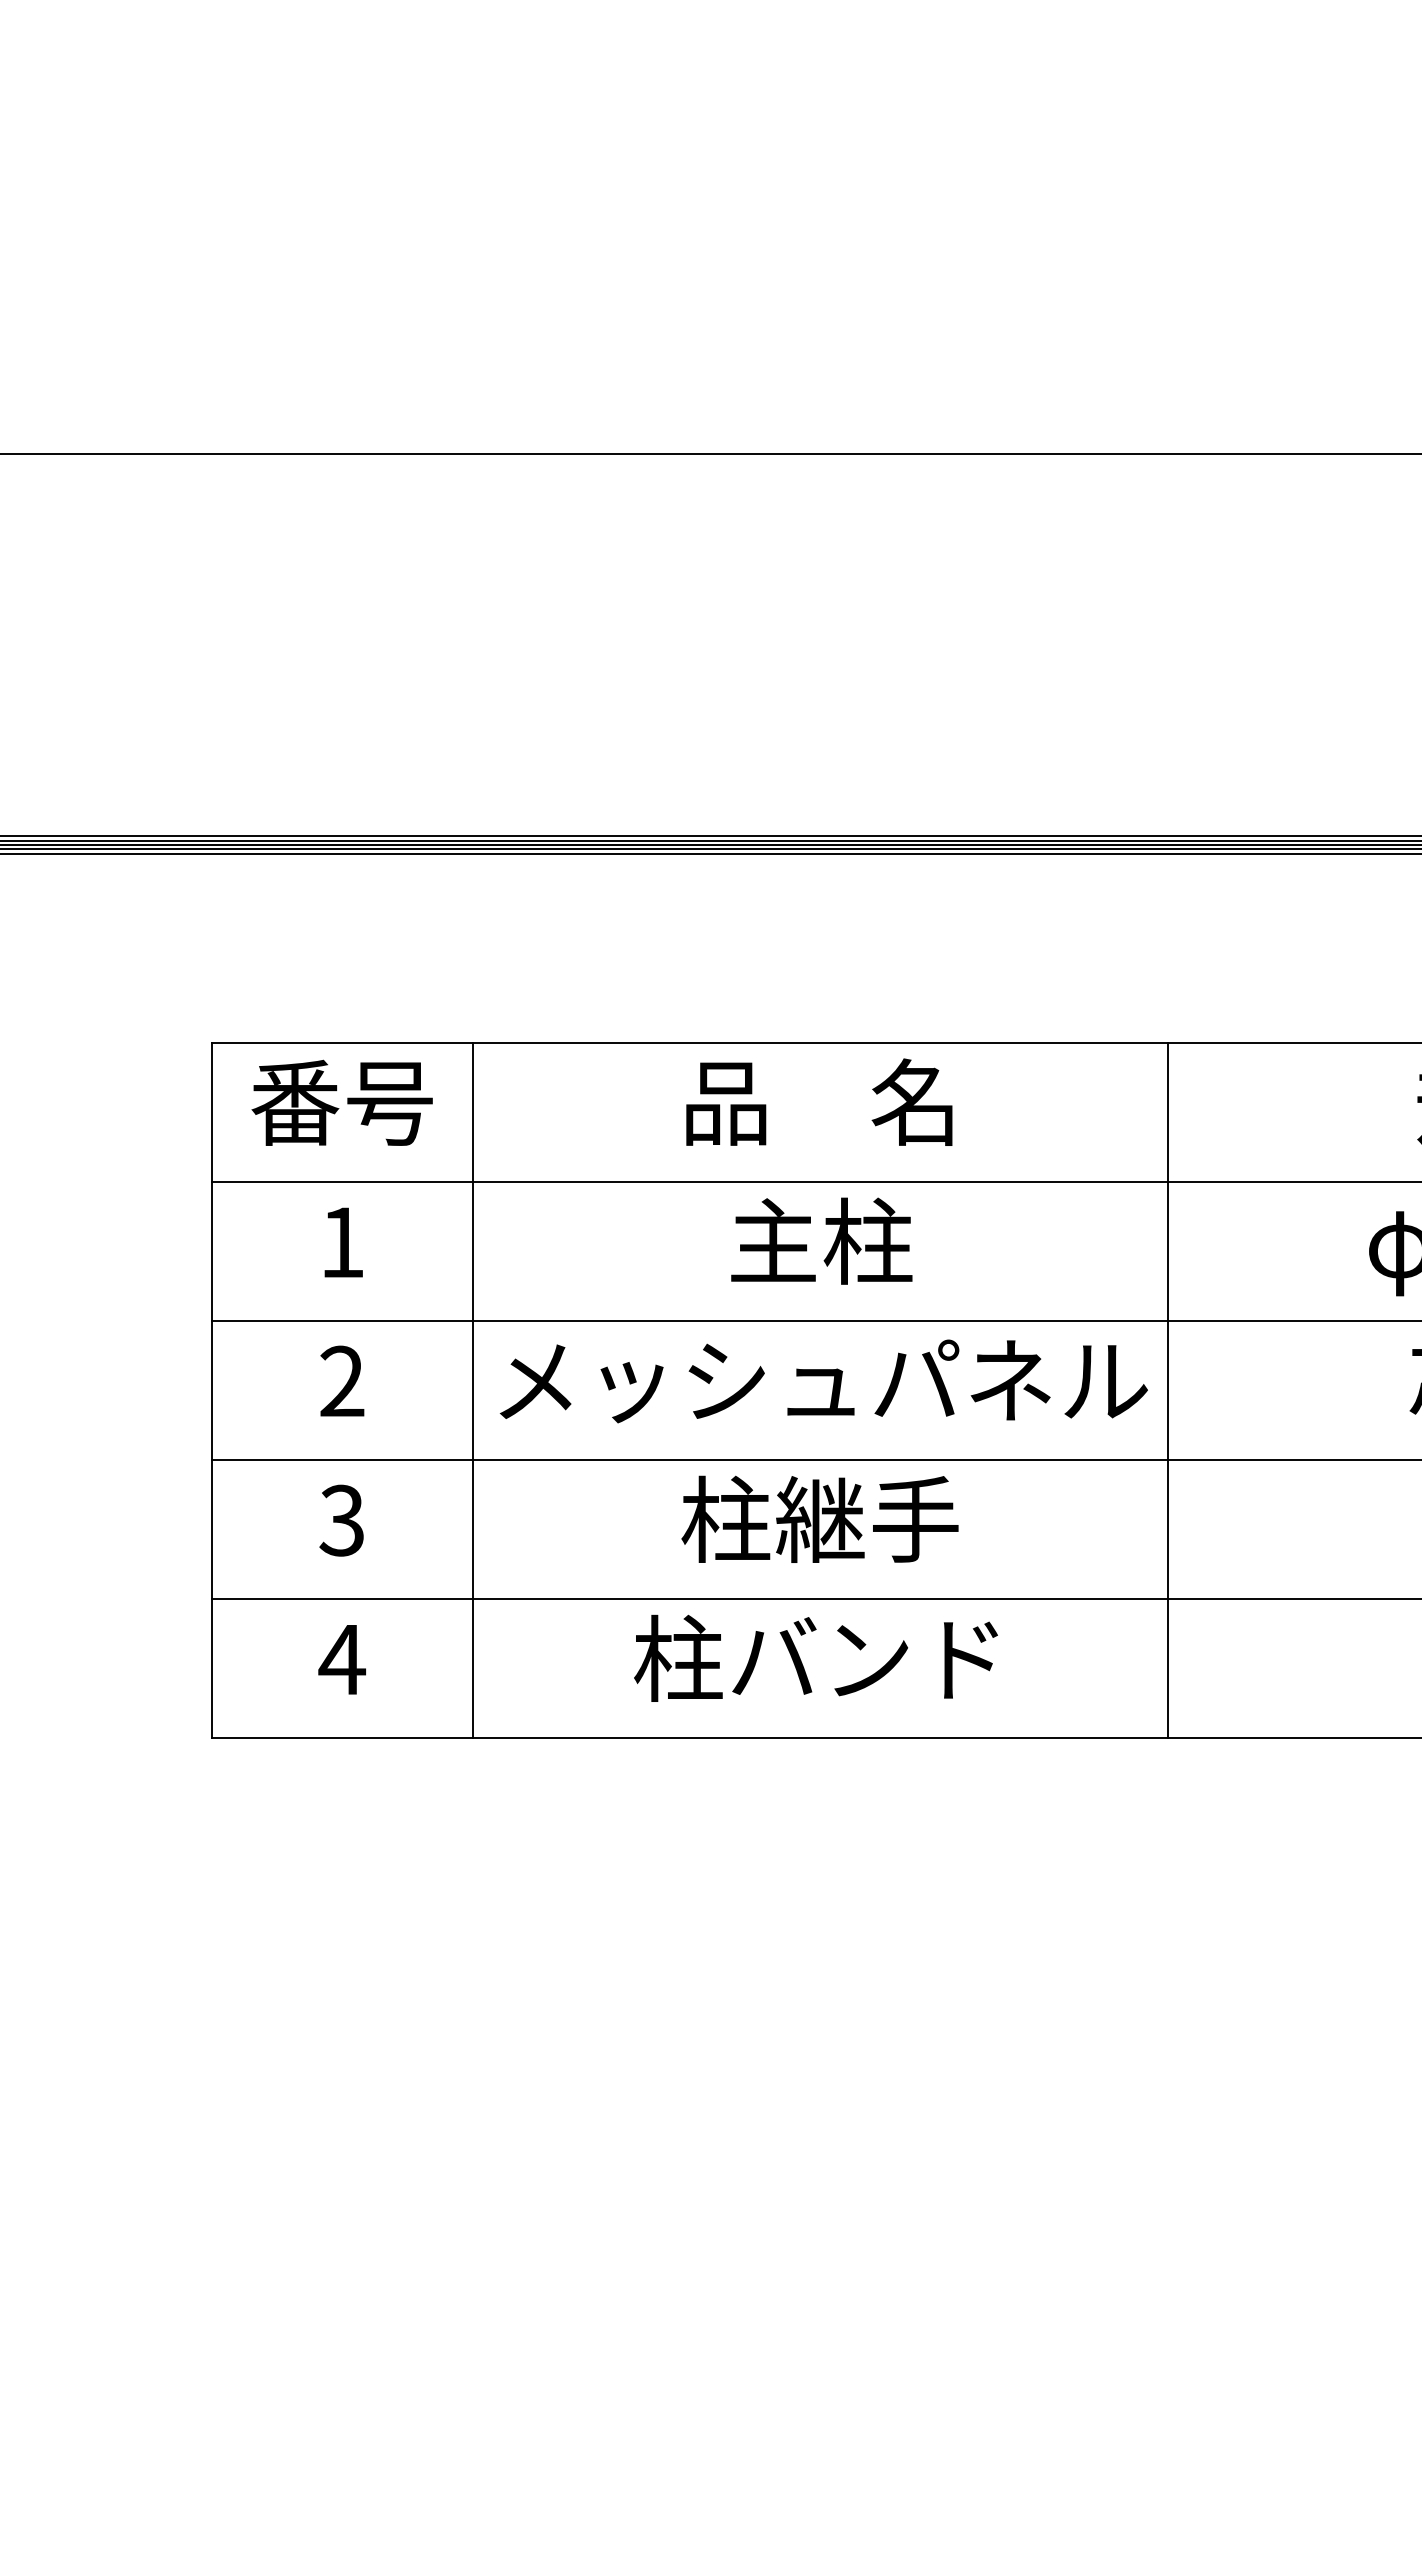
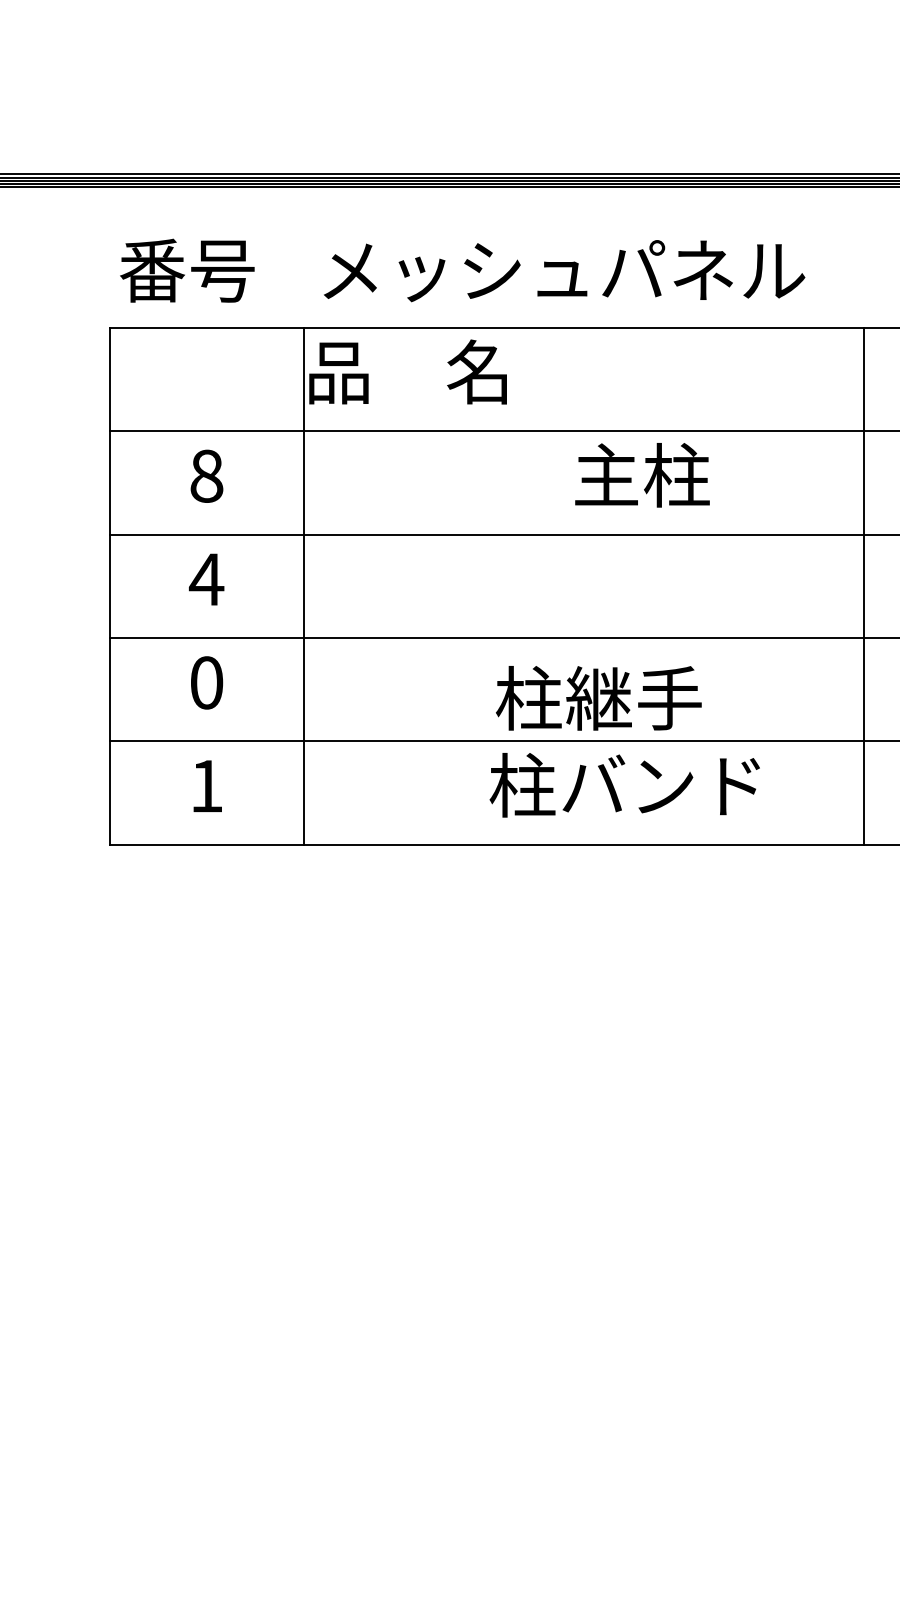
text: (819, 1101) -> (408, 371), moved
text: (341, 1102) -> (186, 270), moved
text: (821, 1240) -> (642, 474), moved
text: (342, 1242) -> (206, 476), 1 -> 8
text: (342, 1380) -> (206, 578), 2 -> 4
text: (823, 1381) -> (564, 271), moved
line: (1168, 1390) -> (863, 586), moved
text: (819, 1518) -> (598, 697), moved
text: (341, 1520) -> (206, 682), 3 -> 0
text: (815, 1657) -> (624, 784), moved
text: (342, 1659) -> (206, 786), 4 -> 1

